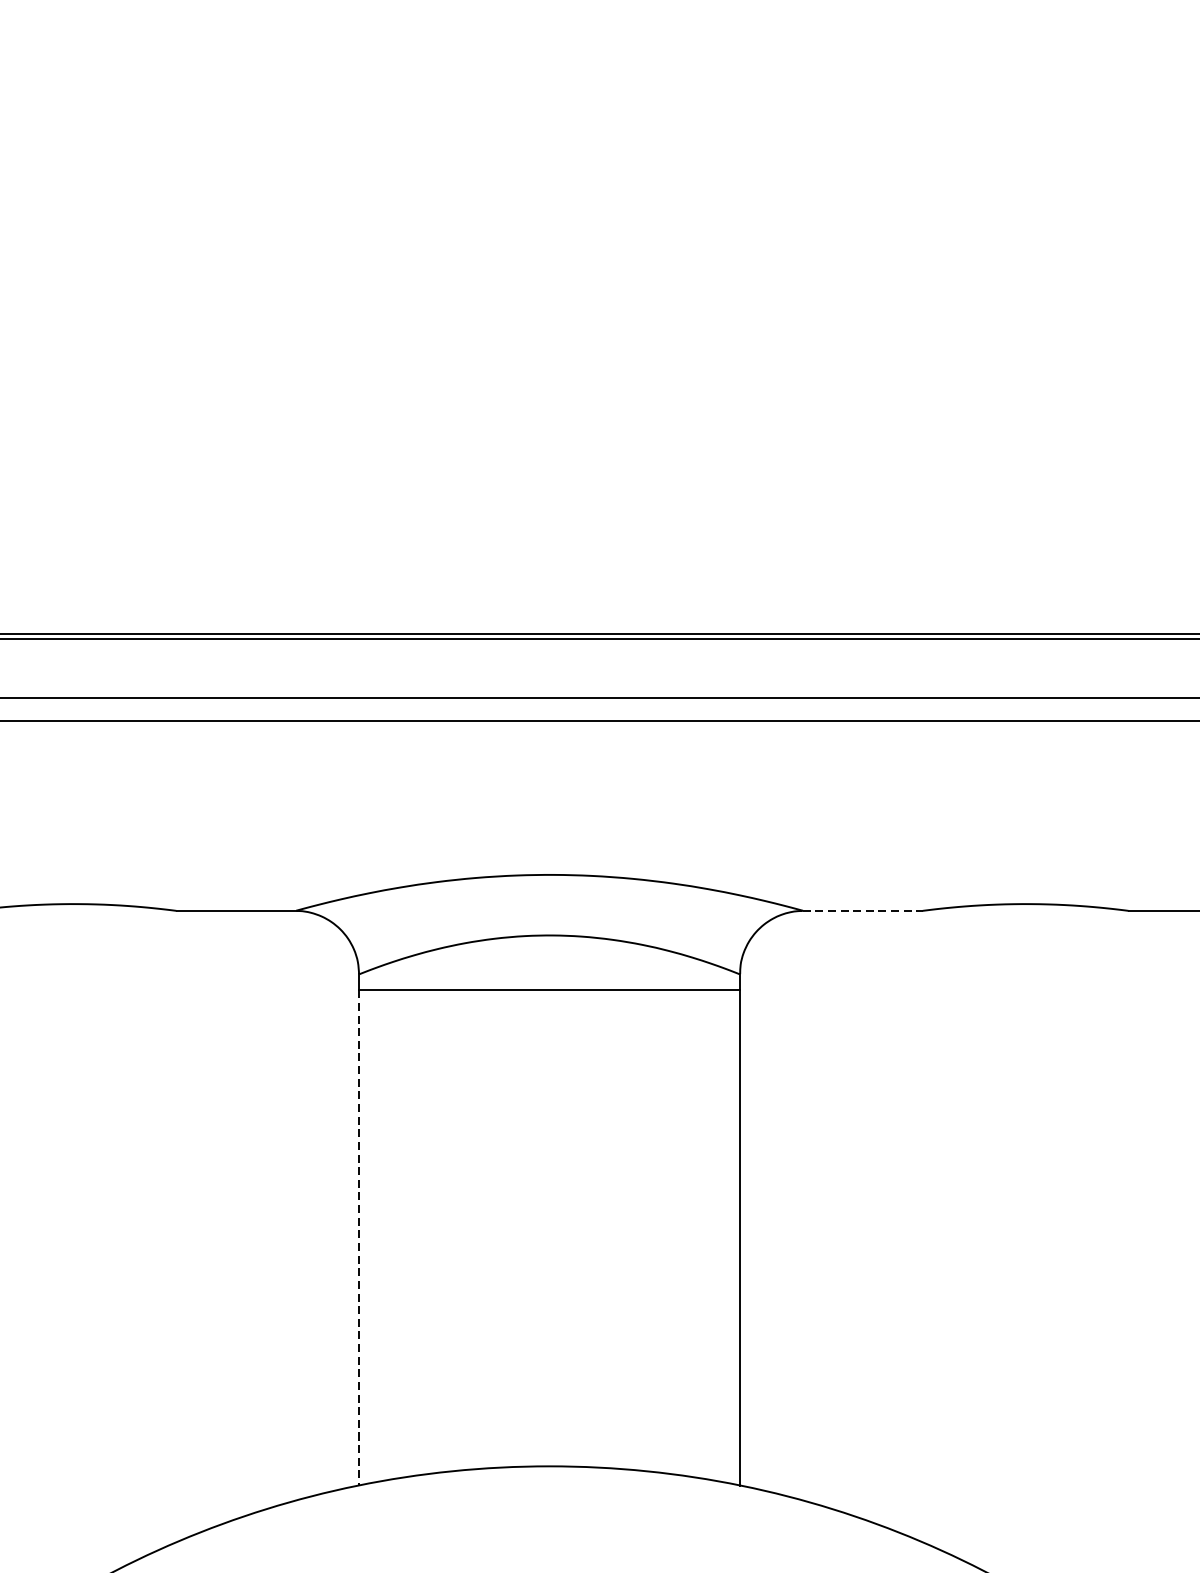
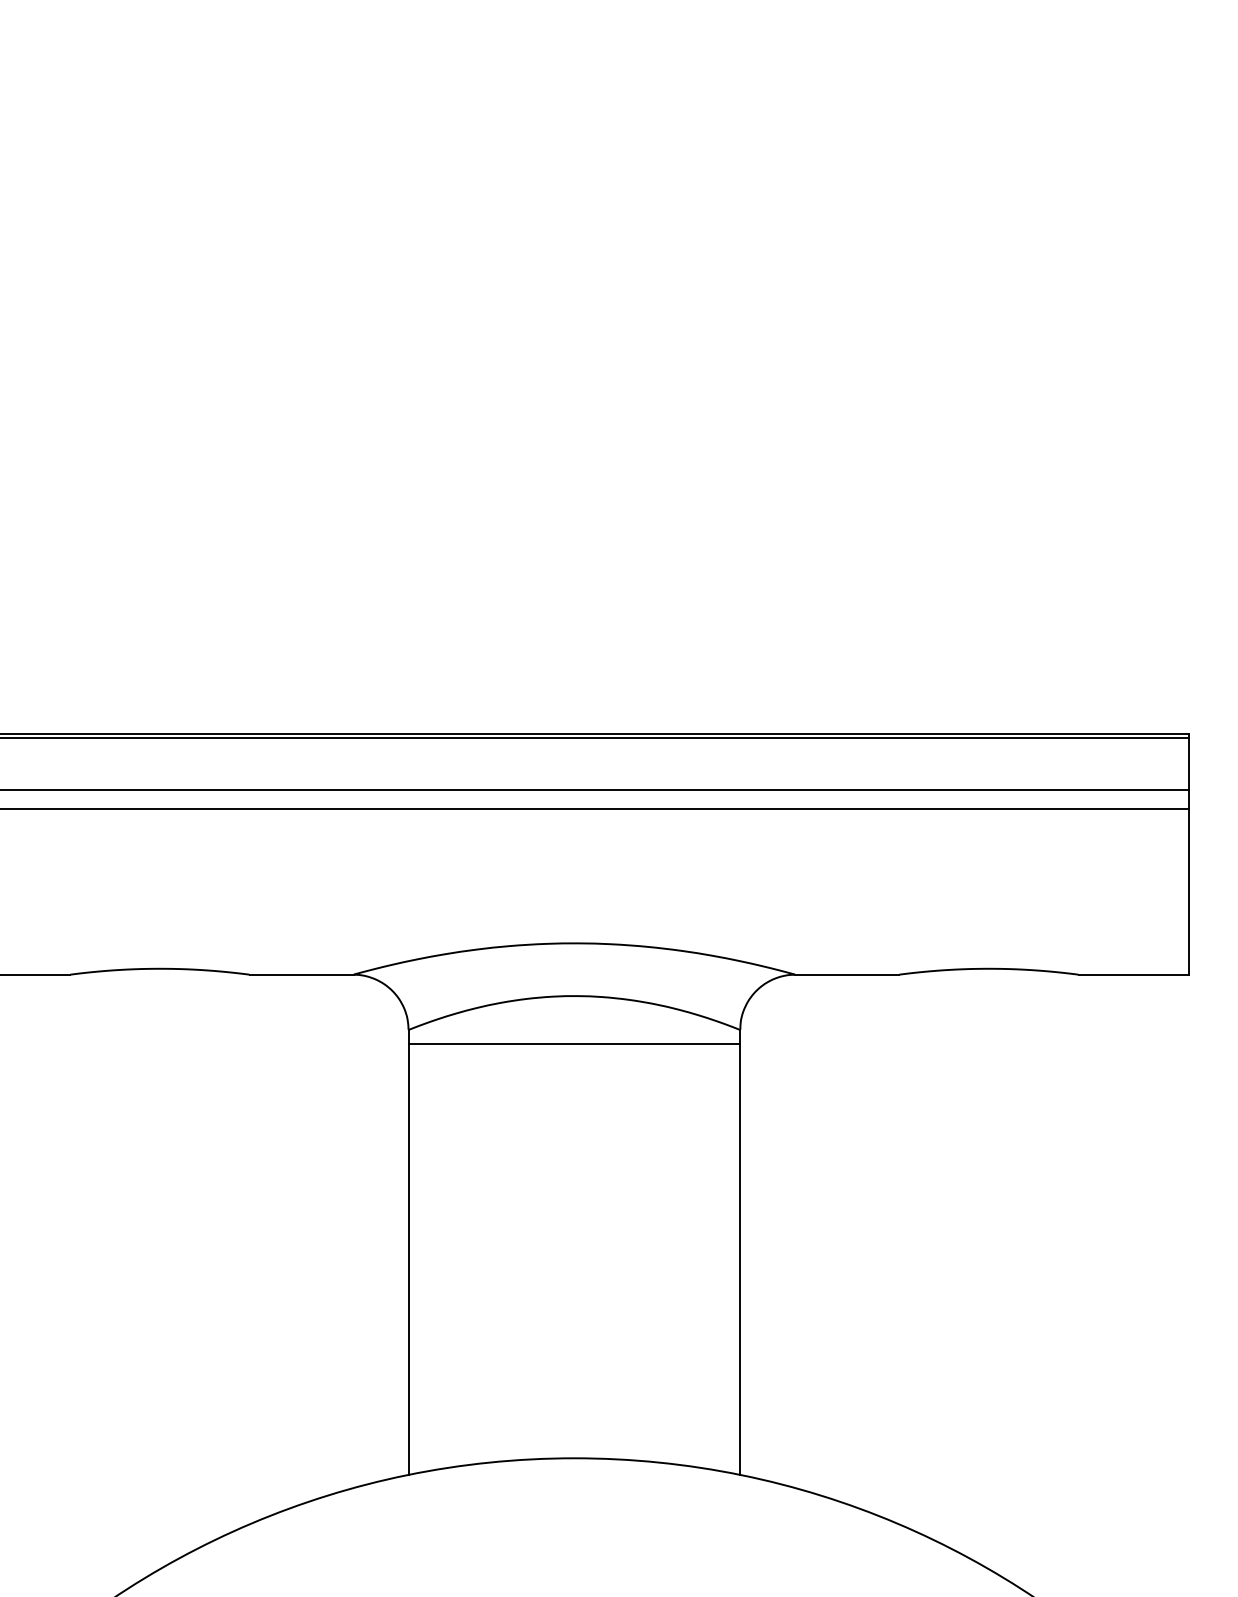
line: (863, 910) -> (847, 974), dashed -> solid
line: (358, 1238) -> (408, 1259), dashed -> solid

